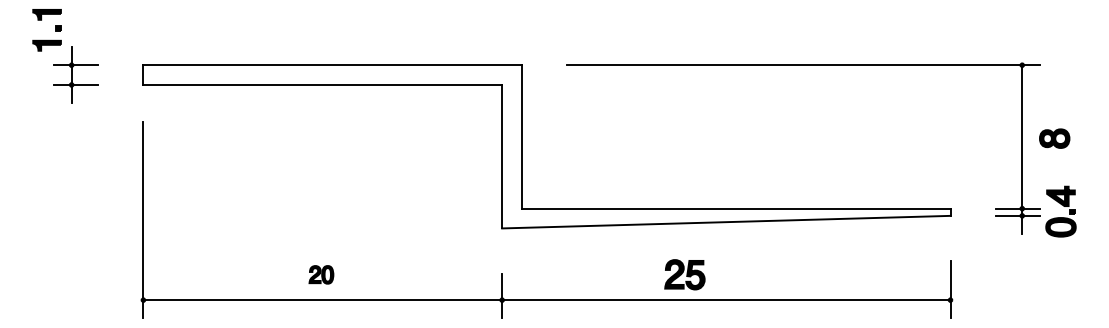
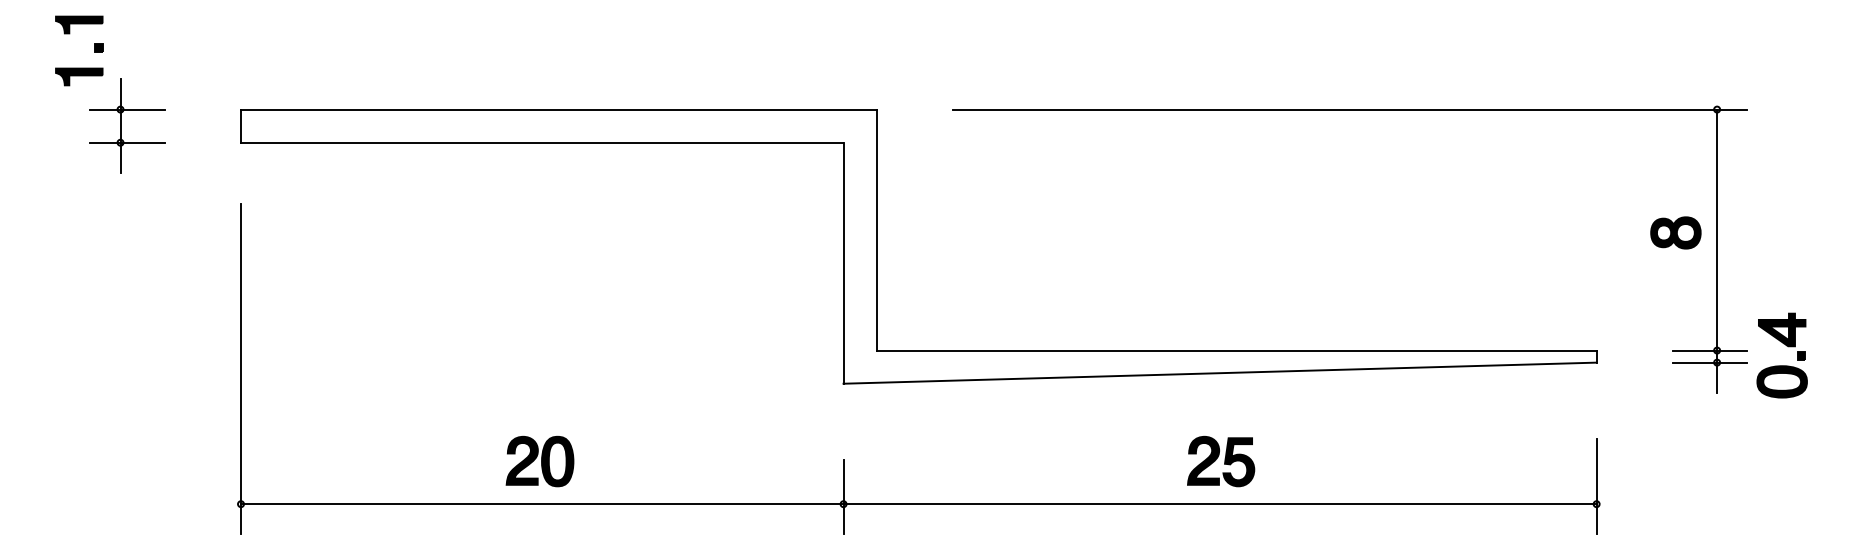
part: (1054, 138) -> (1675, 232), moved
part: (321, 274) -> (540, 461), size x1.67
part: (684, 274) -> (1220, 461), moved

